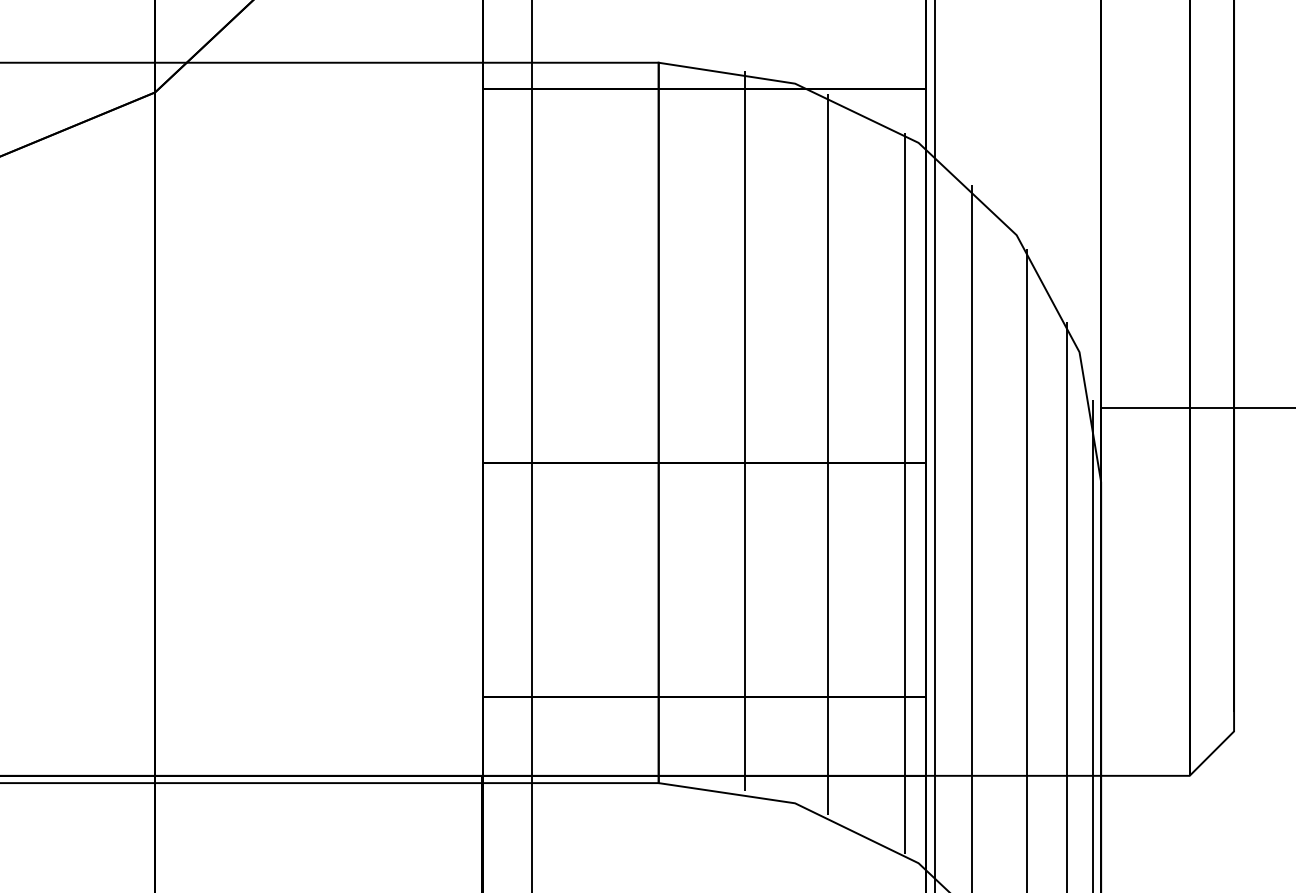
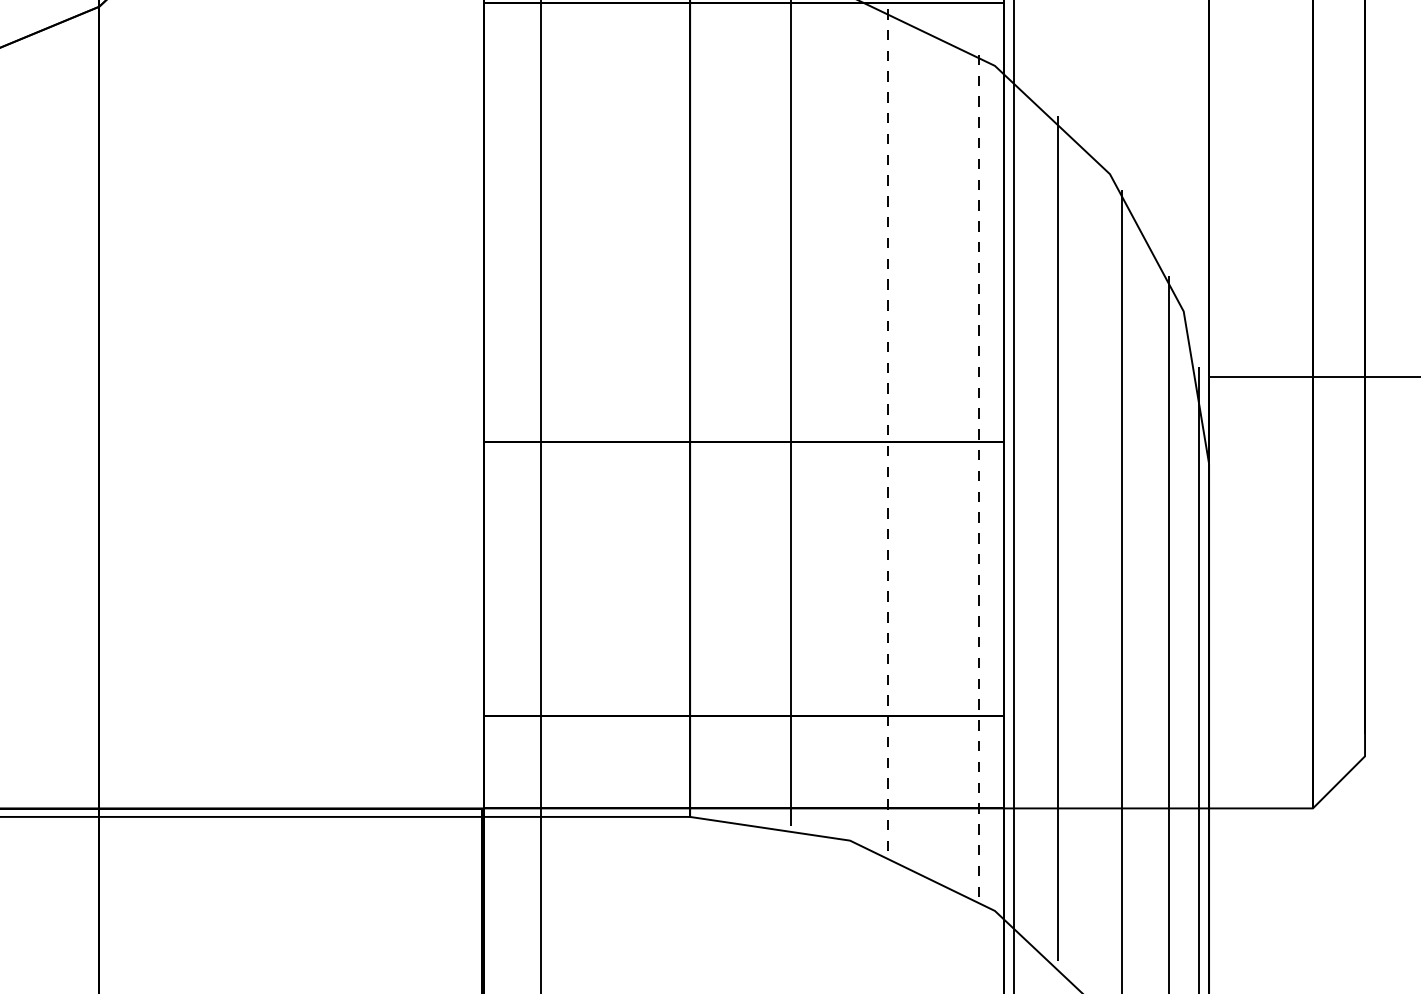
line: (827, 455) -> (888, 432), solid -> dashed
line: (904, 494) -> (978, 478), solid -> dashed

